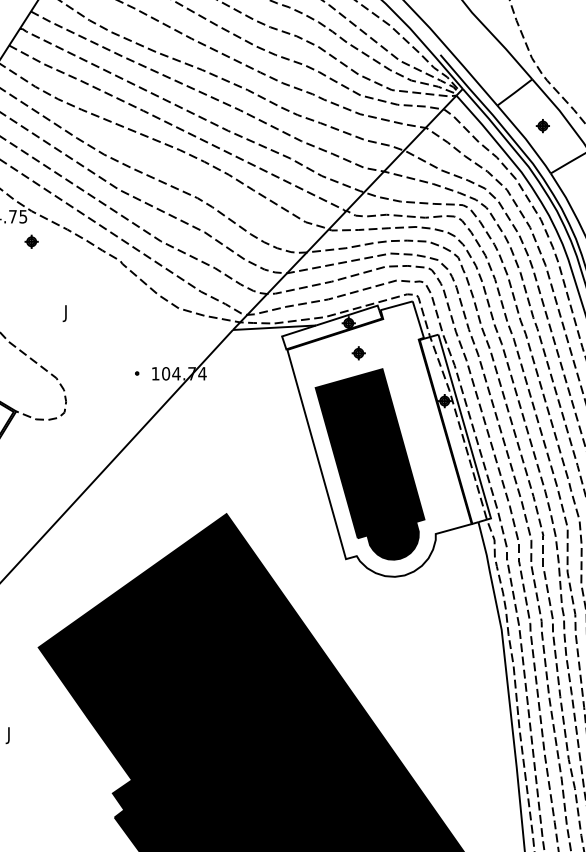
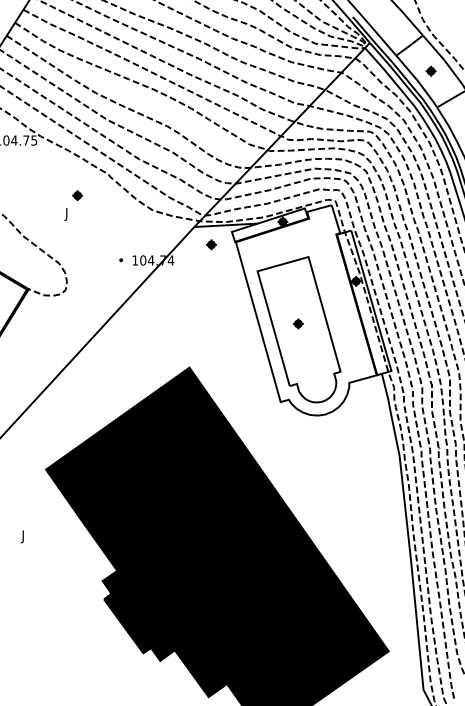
part: (31, 241) -> (77, 195), moved
part: (358, 352) -> (211, 244), moved
fill: (369, 464) -> (298, 329), removed

